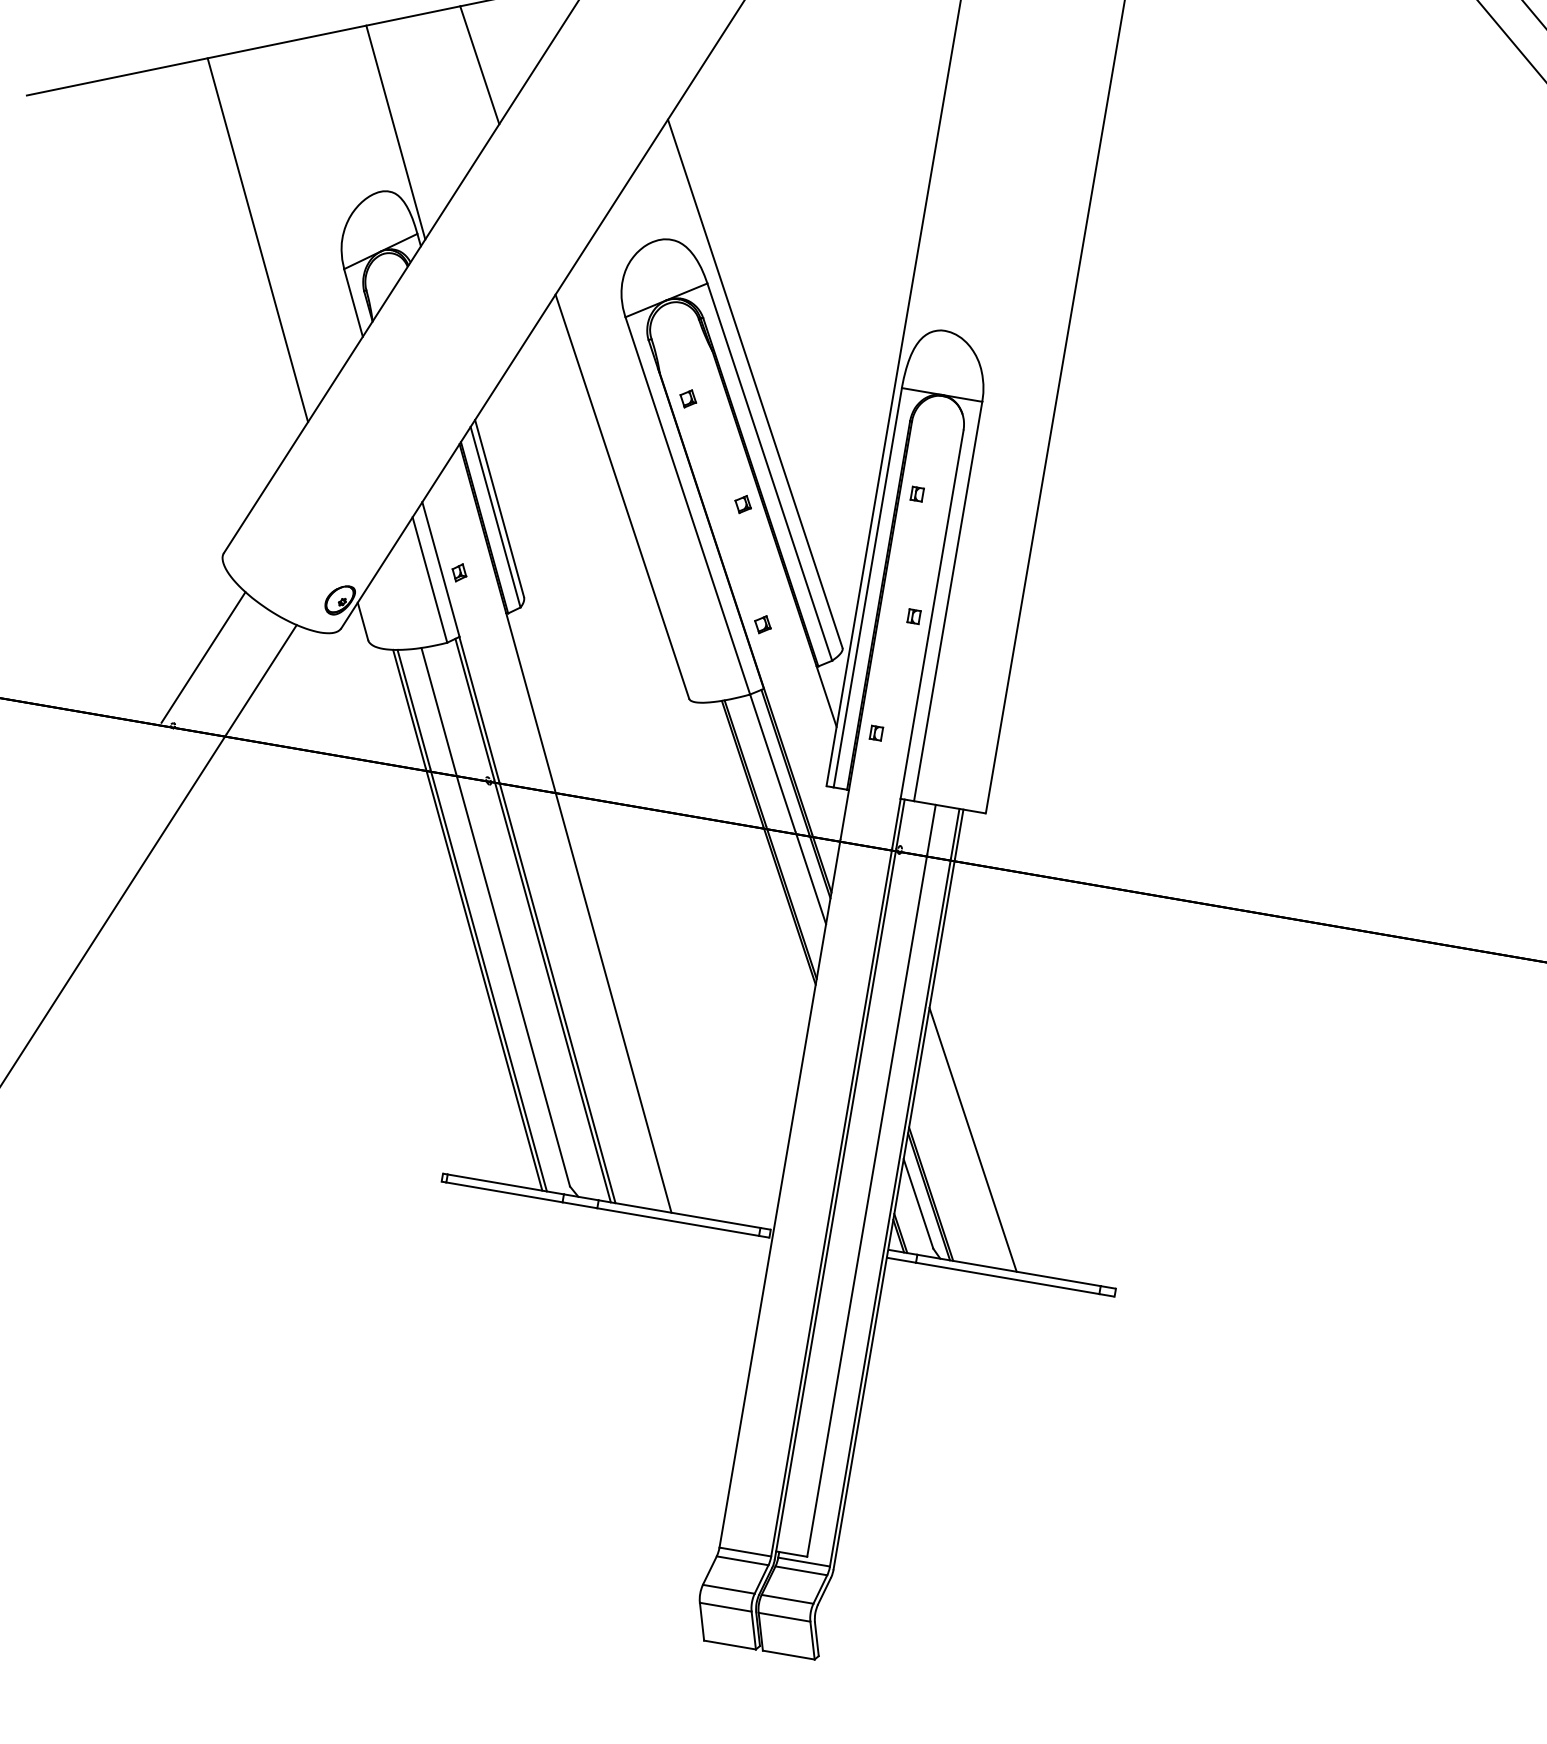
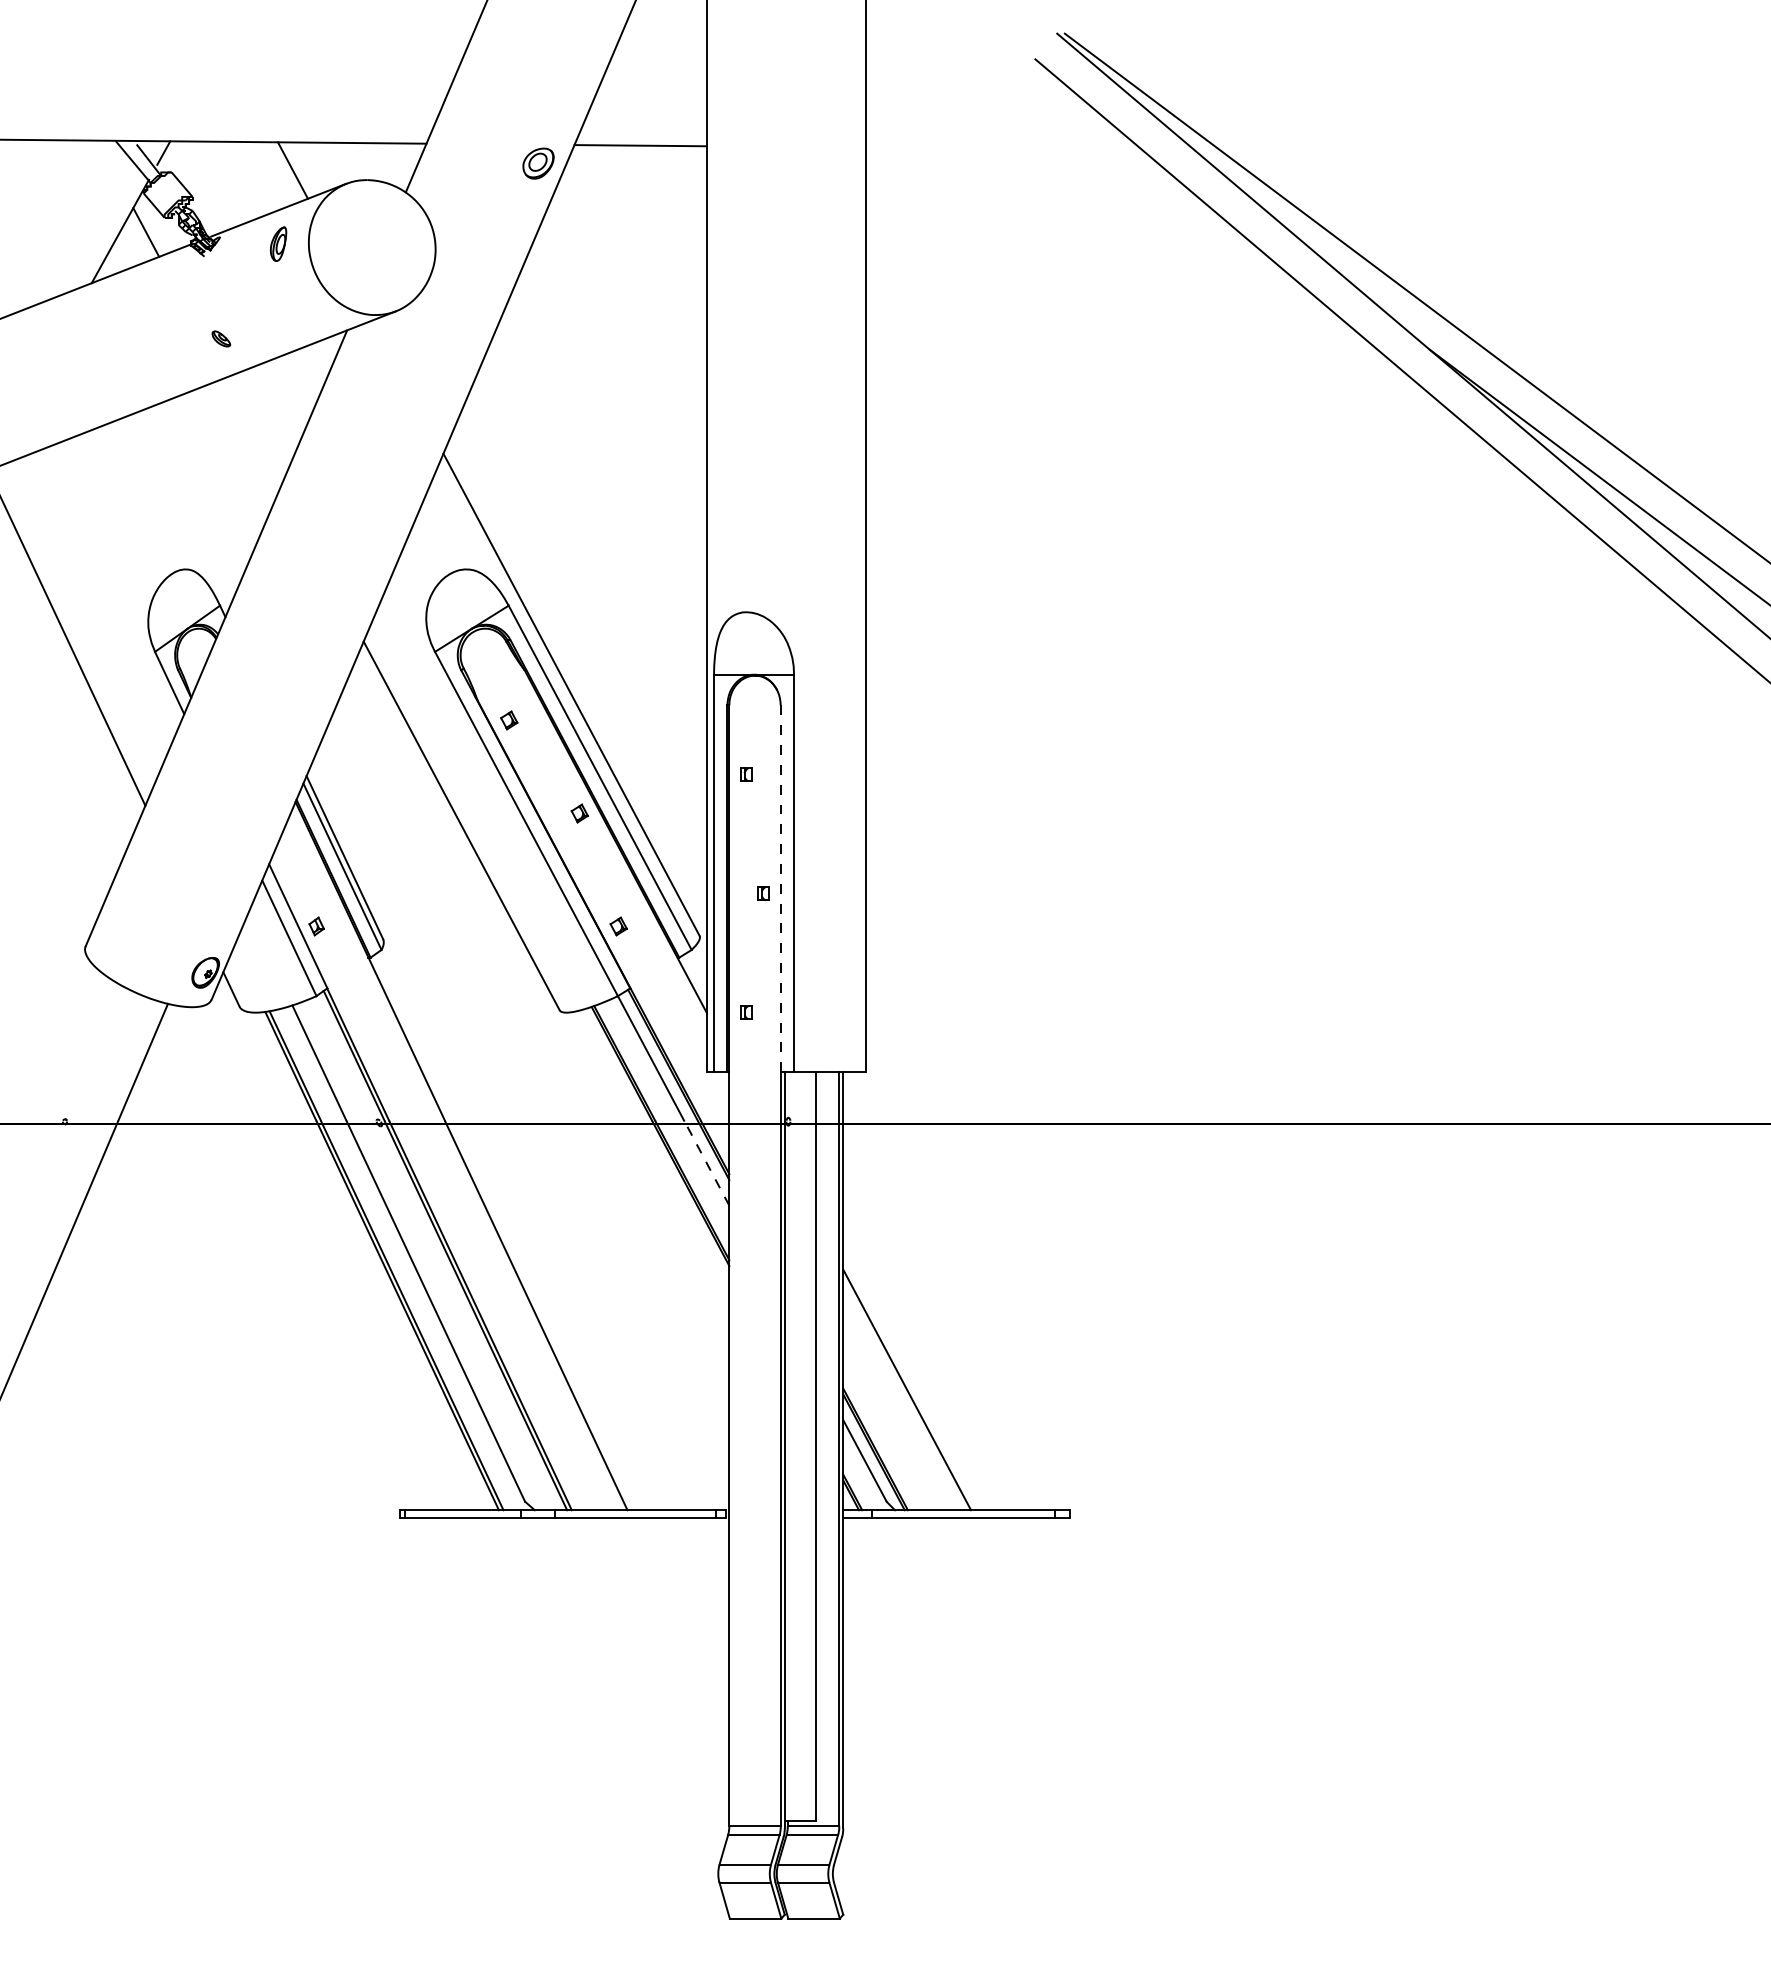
line: (479, 65) -> (252, 432), removed
line: (396, 131) -> (182, 510), removed
line: (931, 614) -> (780, 888), solid -> dashed
line: (203, 657) -> (83, 1050), removed
line: (811, 878) -> (707, 1163), solid -> dashed

